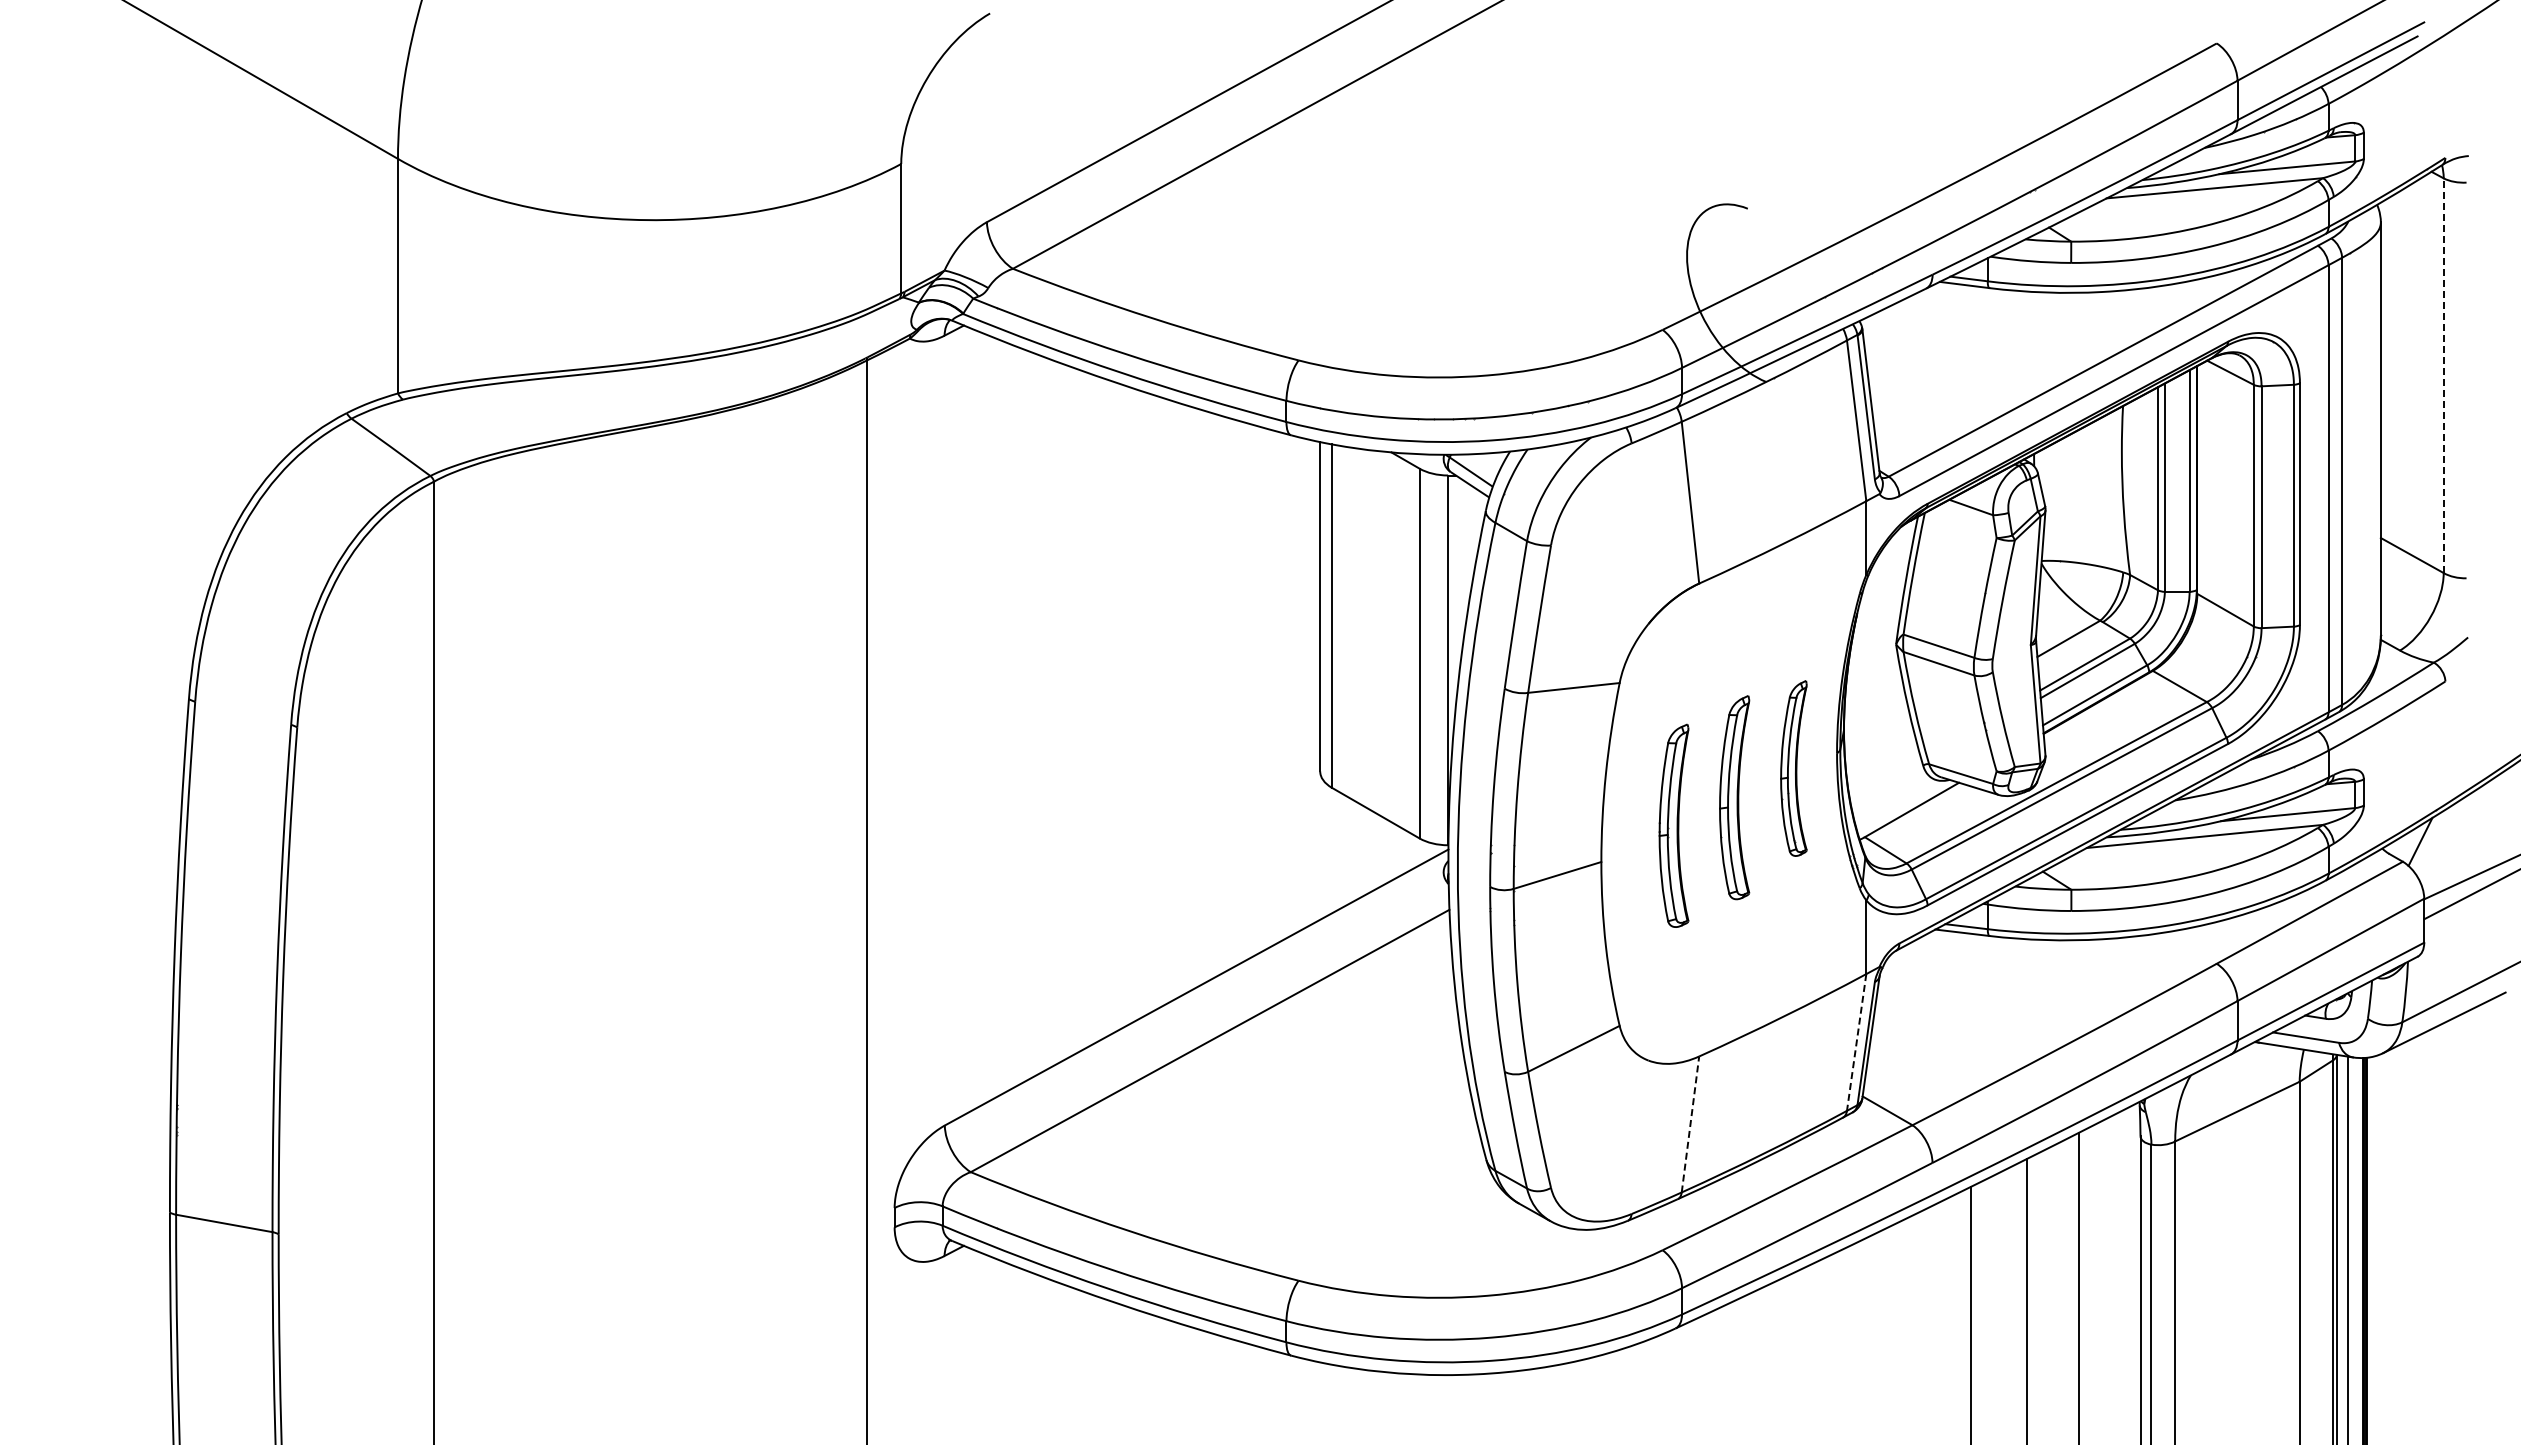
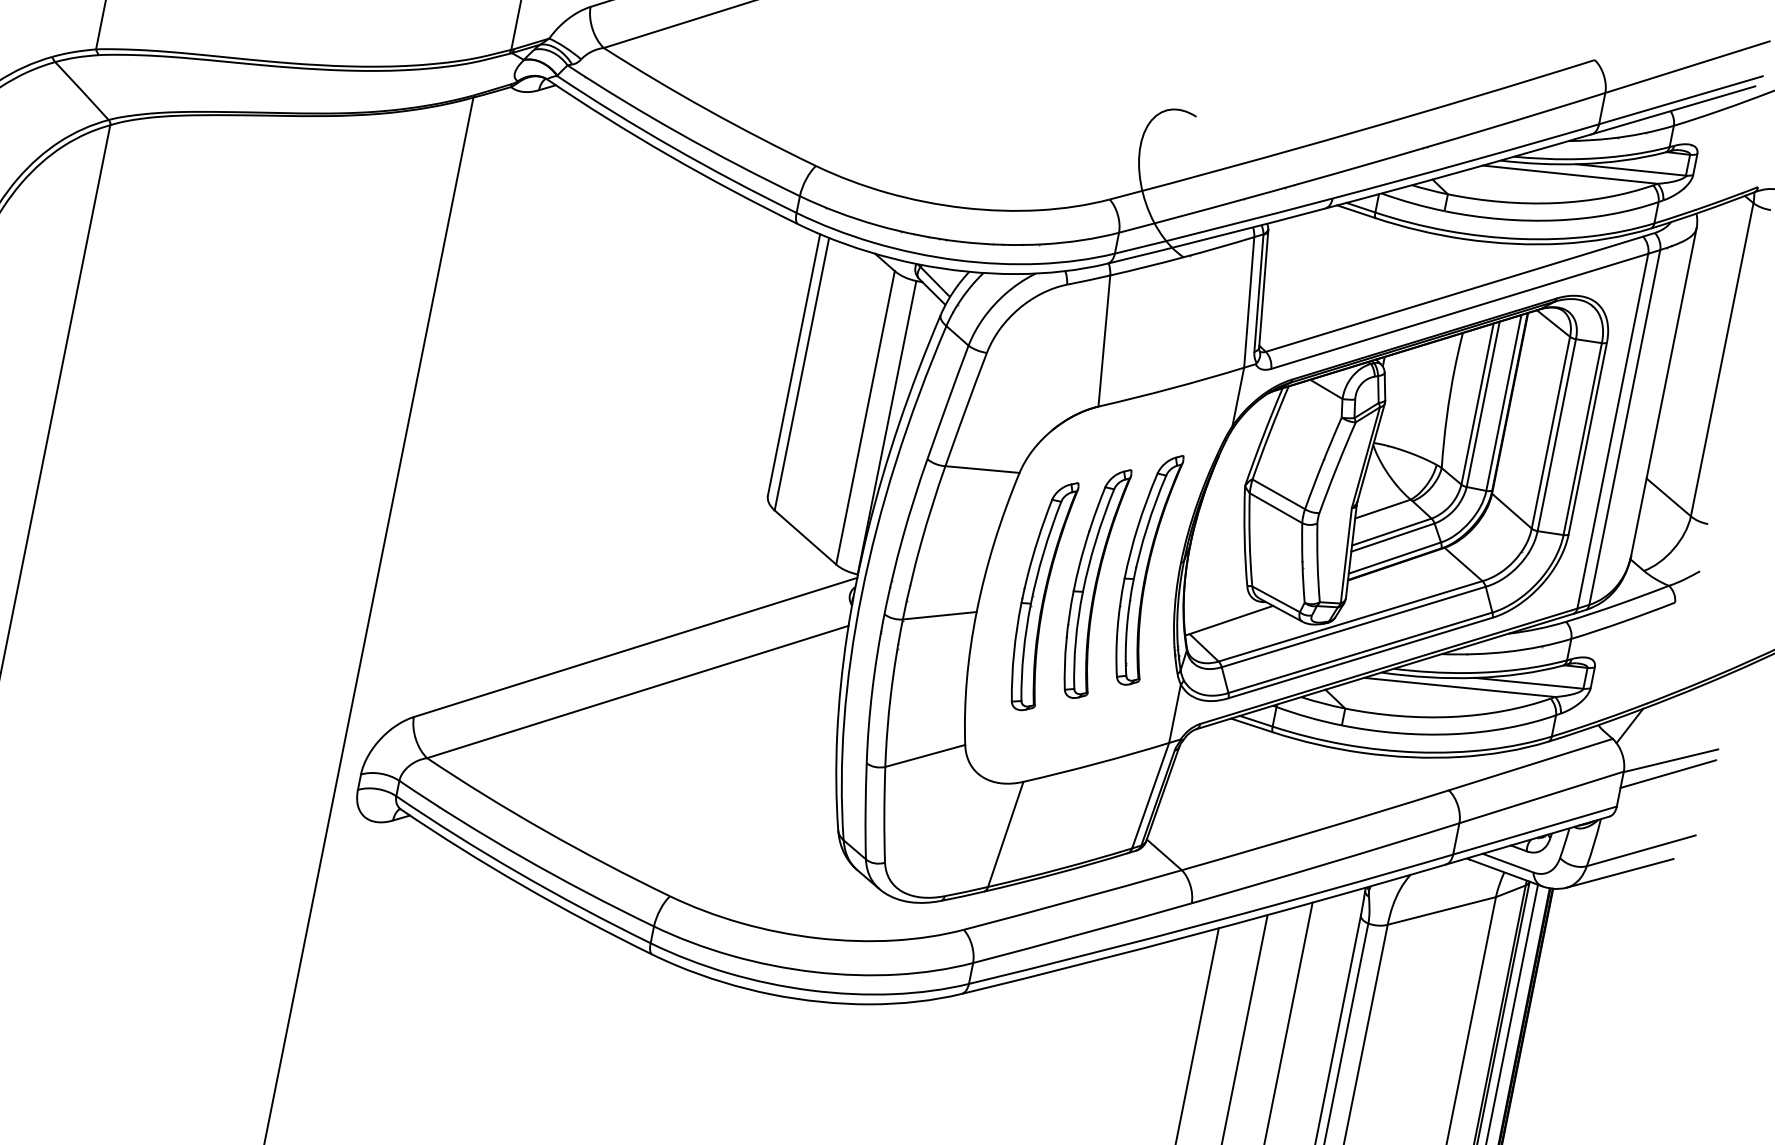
line: (2443, 375) -> (1722, 359), dashed -> solid
part: (1793, 768) -> (1143, 568), size x1.67
part: (1734, 797) -> (1092, 581), size x1.43
part: (1673, 825) -> (1039, 594), size x1.43
line: (1856, 1042) -> (1150, 795), dashed -> solid
line: (1690, 1124) -> (1005, 834), dashed -> solid

